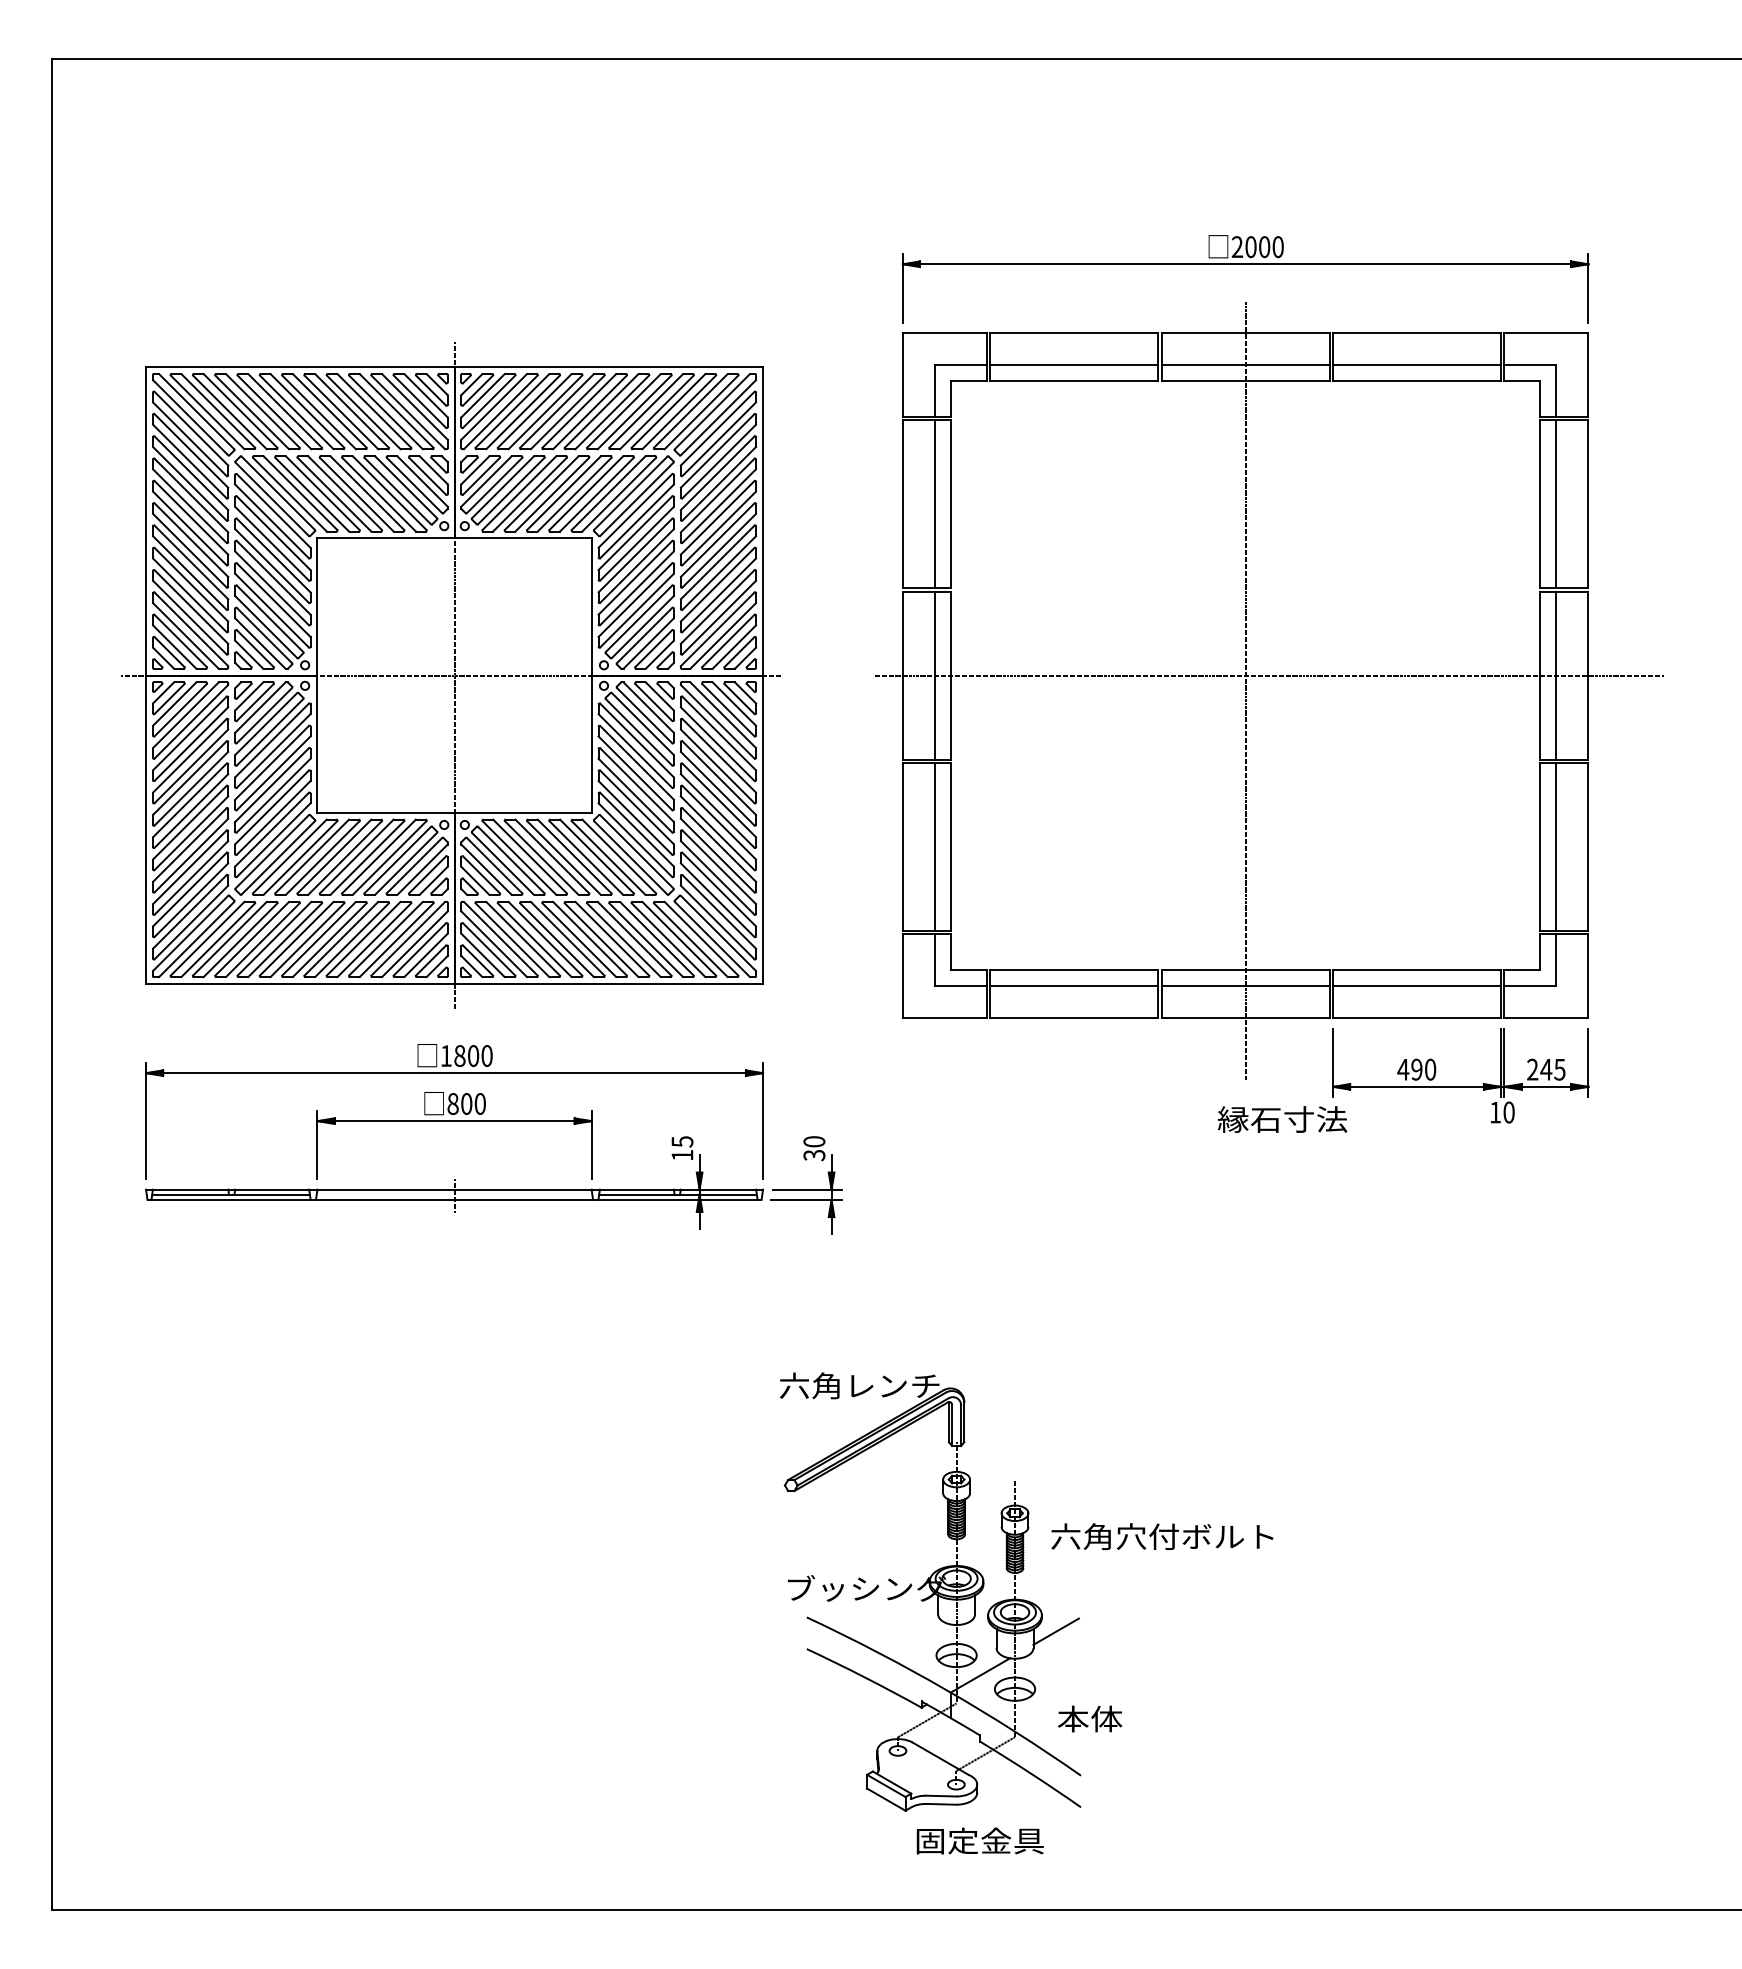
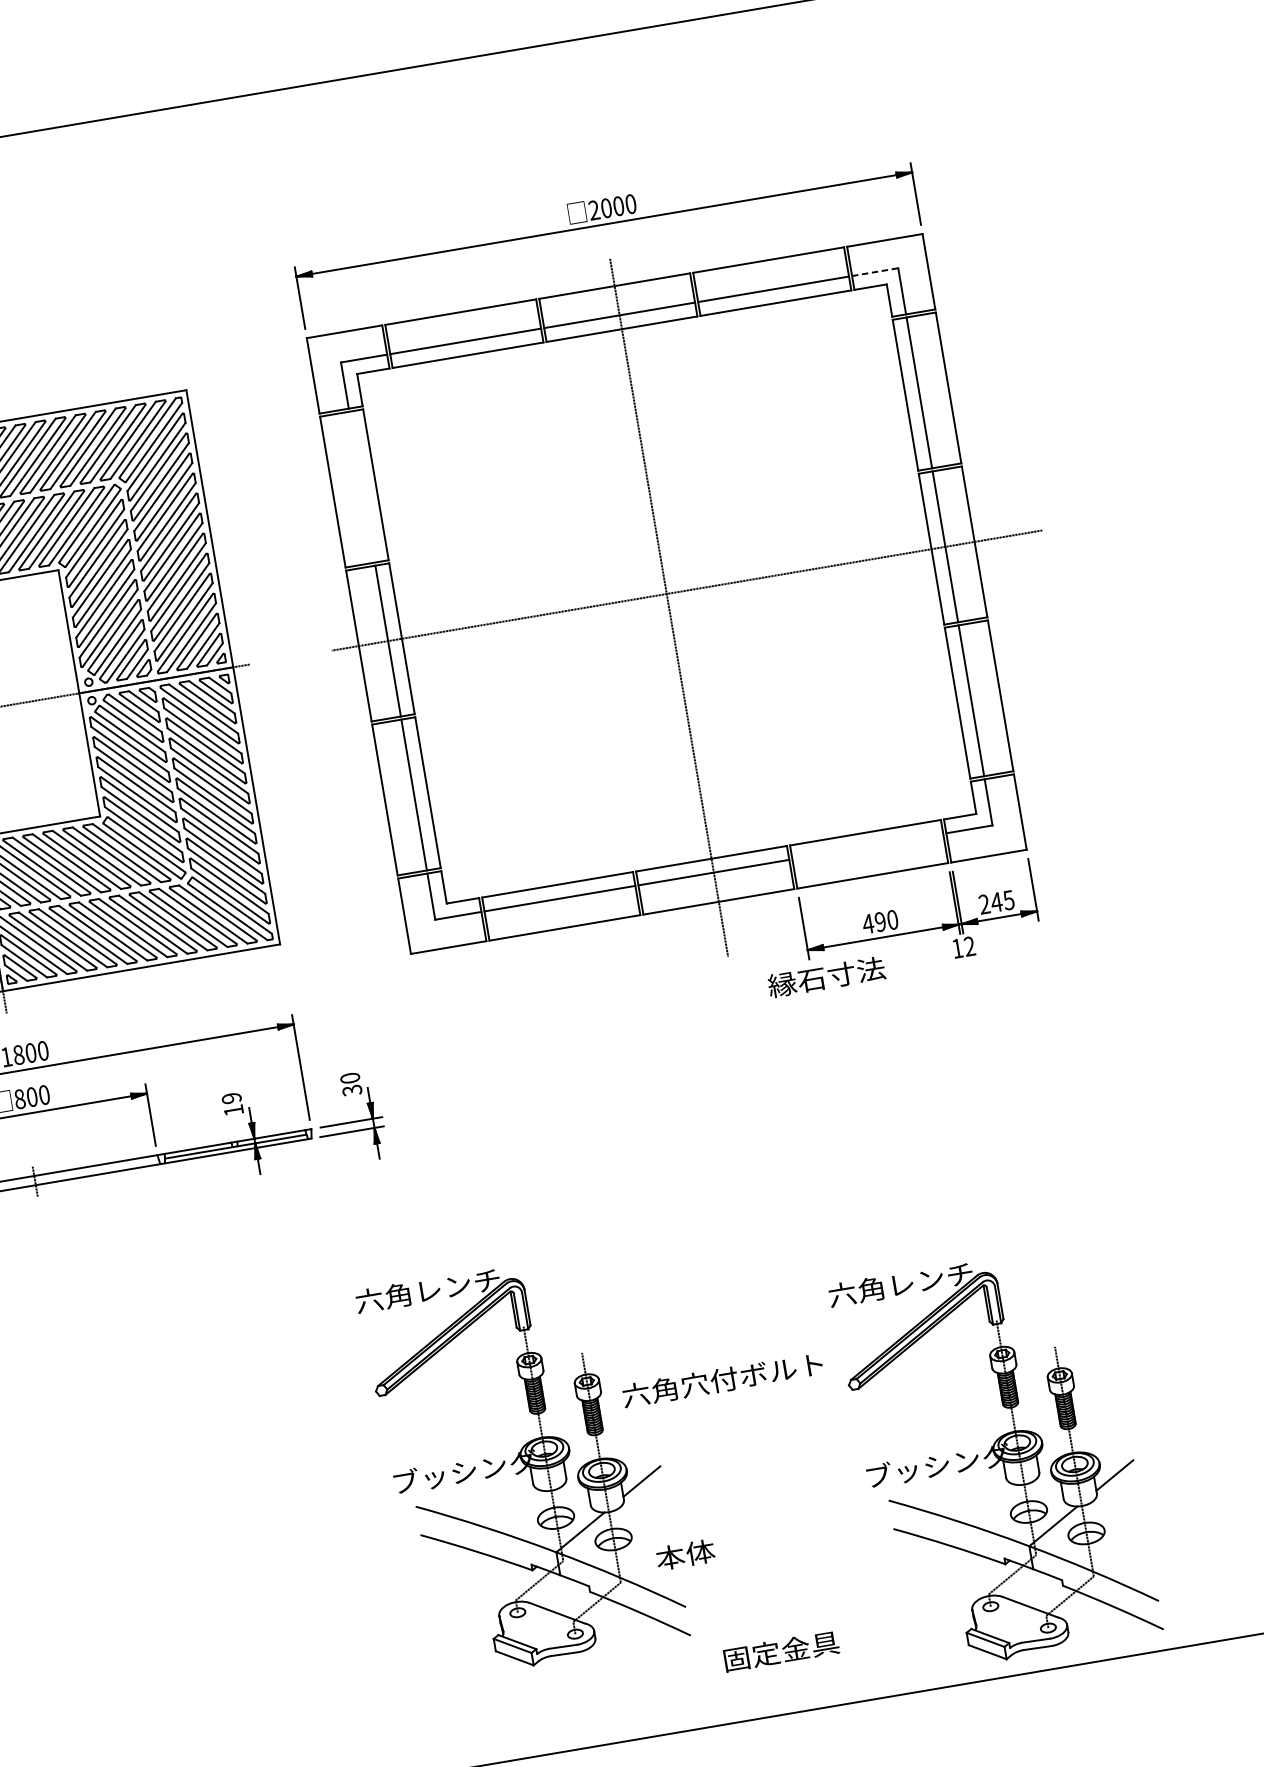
line: (1530, 365) -> (875, 272), solid -> dashed
line: (935, 504) -> (362, 487), removed
line: (1417, 985) -> (868, 846), removed
text: (1508, 1112) -> (969, 946), 10 -> 12
text: (1282, 1119) -> (826, 977), moved
text: (682, 1141) -> (231, 1098), 15 -> 19
part: (1443, 1671) -> (995, 1458), added
text: (979, 1840) -> (780, 1651), moved

